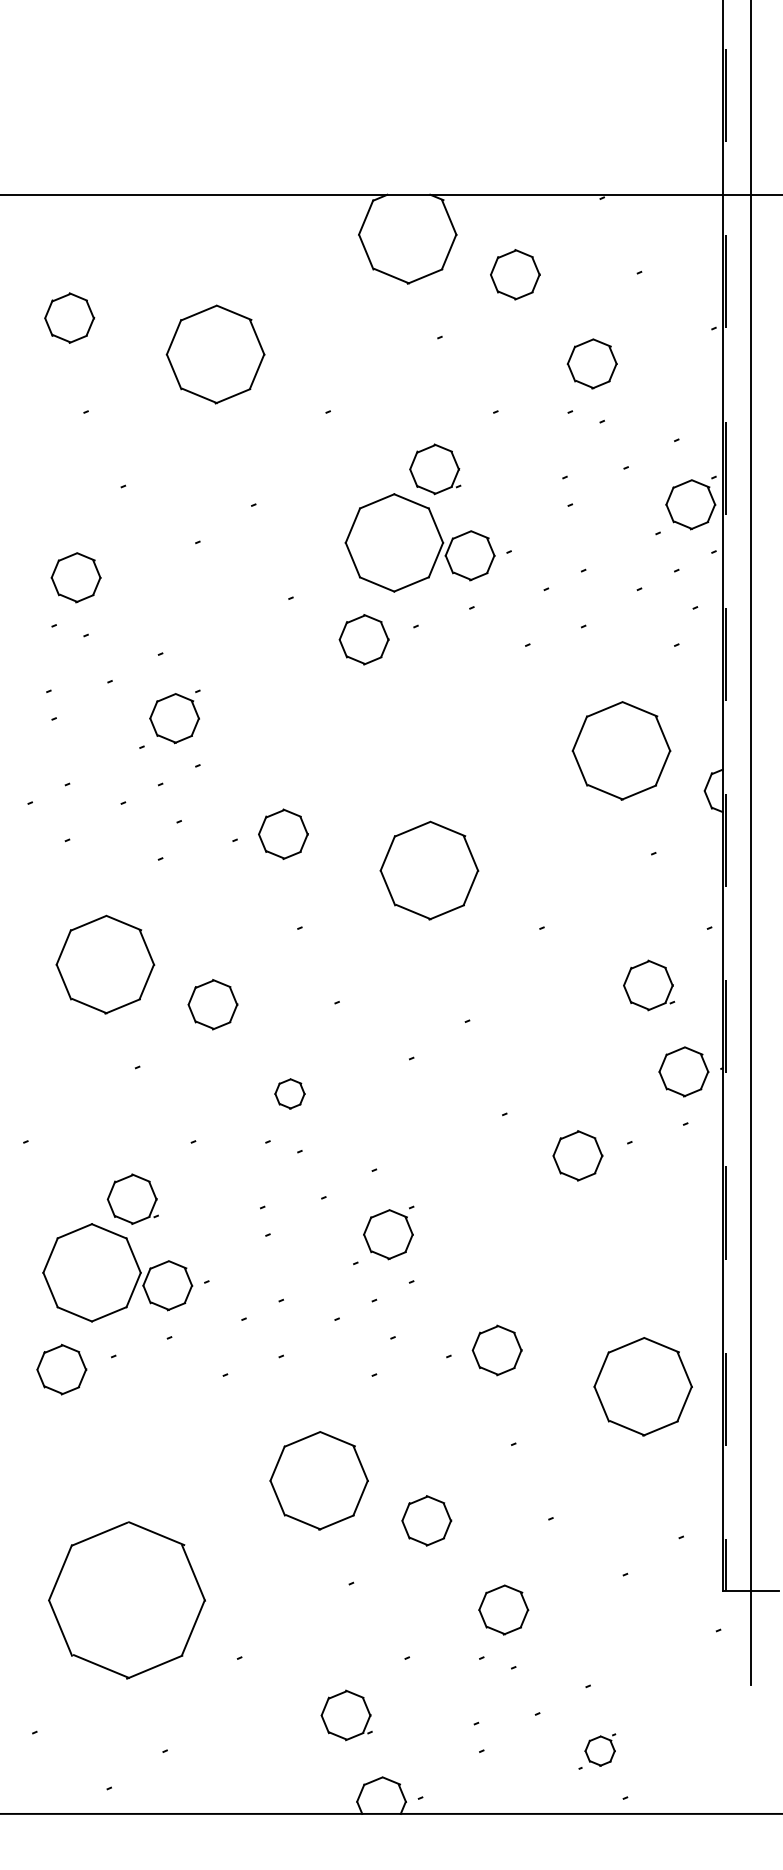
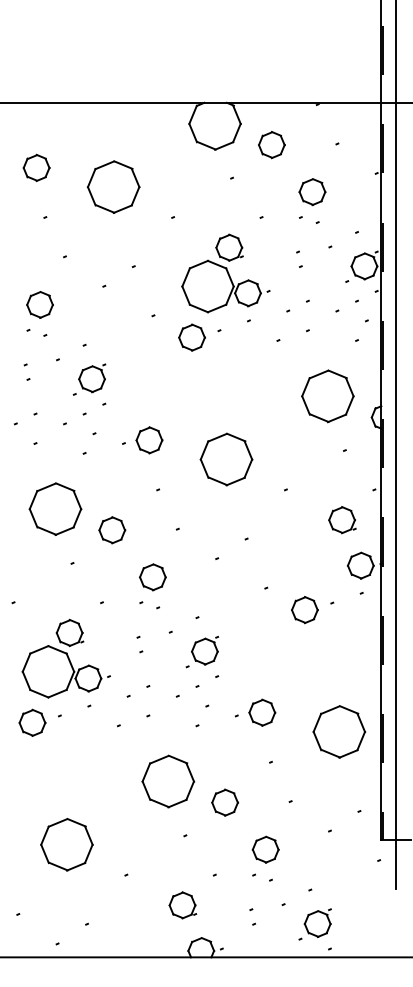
part: (289, 1094) -> (152, 577), size x1.67
part: (126, 1600) -> (66, 844), size x0.62
part: (596, 1751) -> (314, 924), size x1.67

